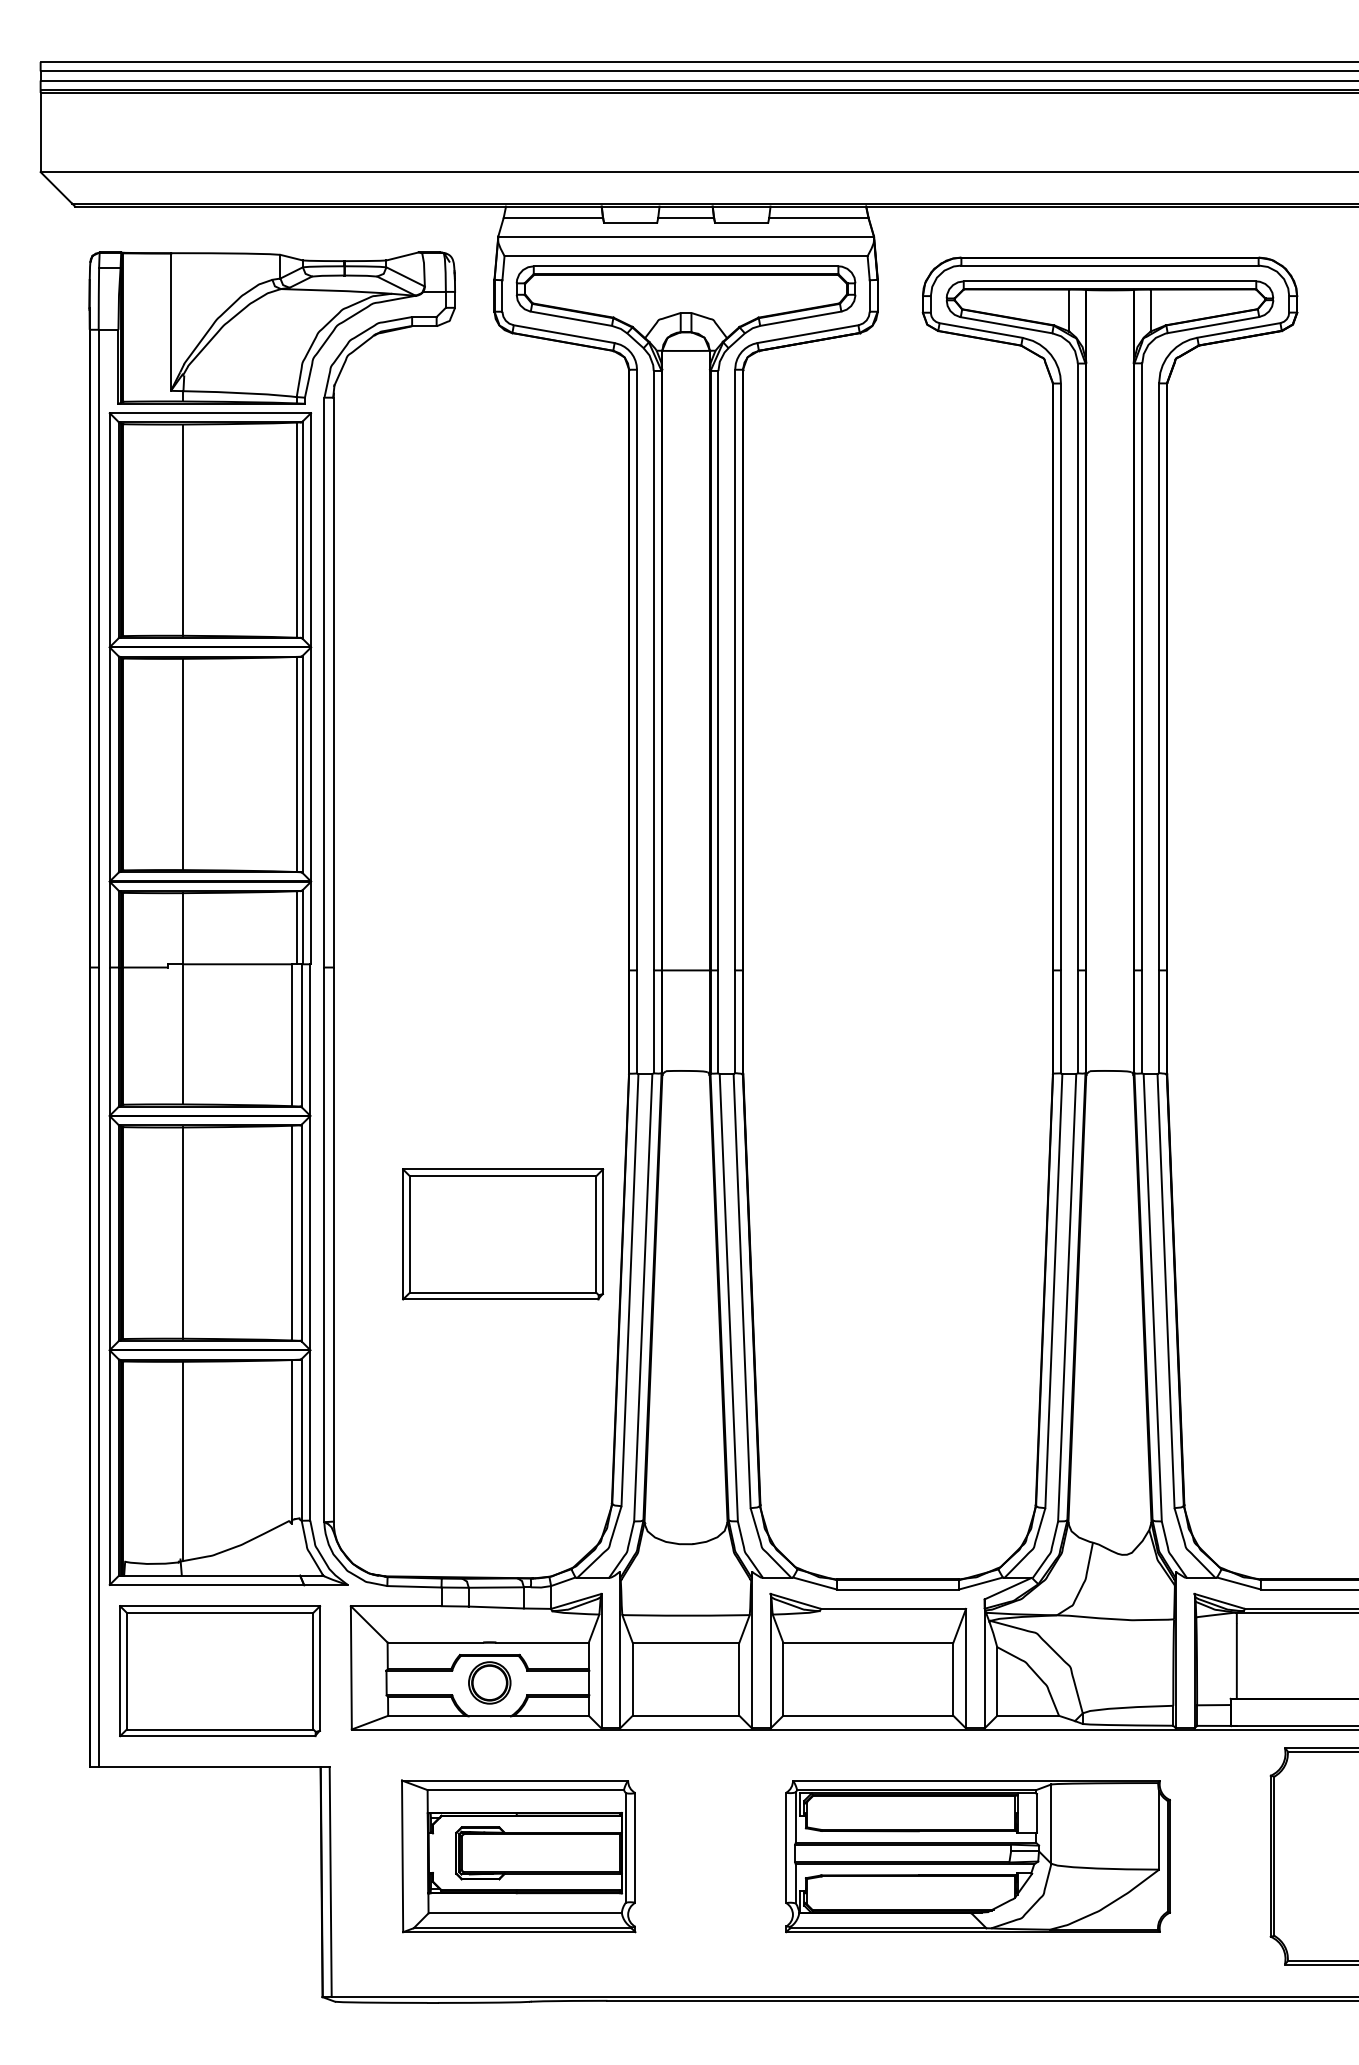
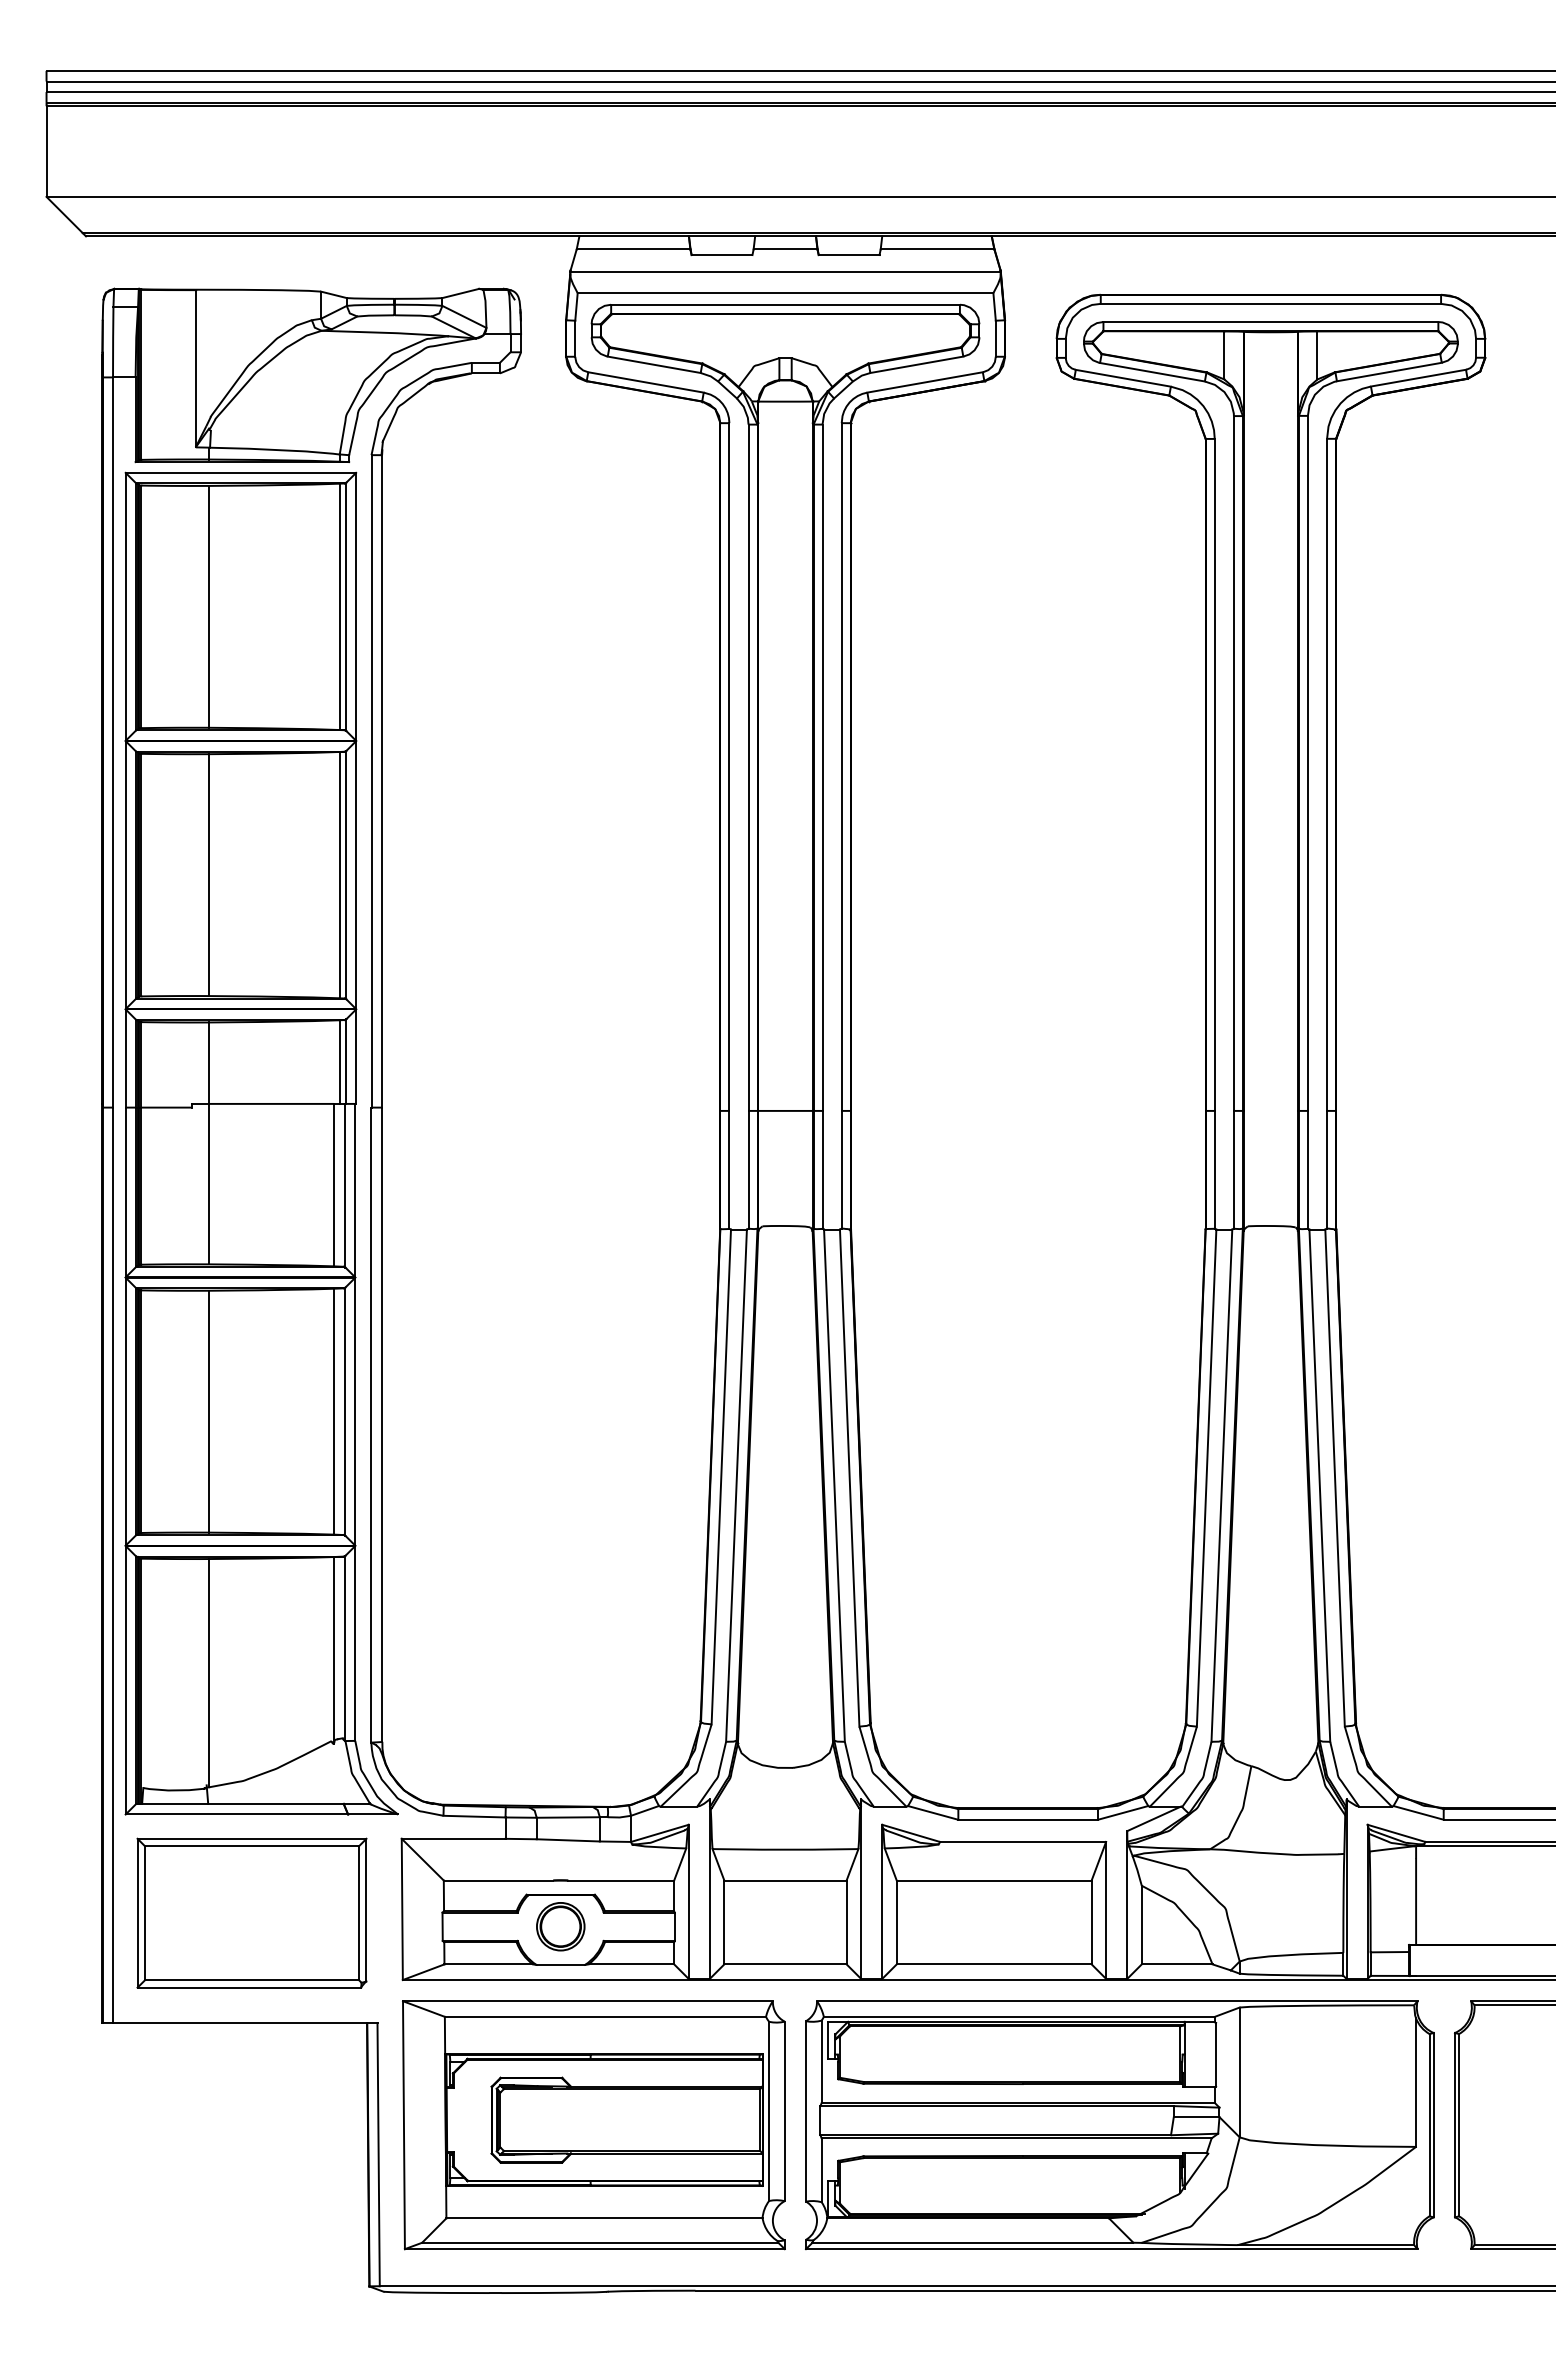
part: (502, 1233) -> (575, 1412), removed
part: (518, 1856) -> (593, 2125), size x1.43
part: (977, 1856) -> (1119, 2125), size x1.43

